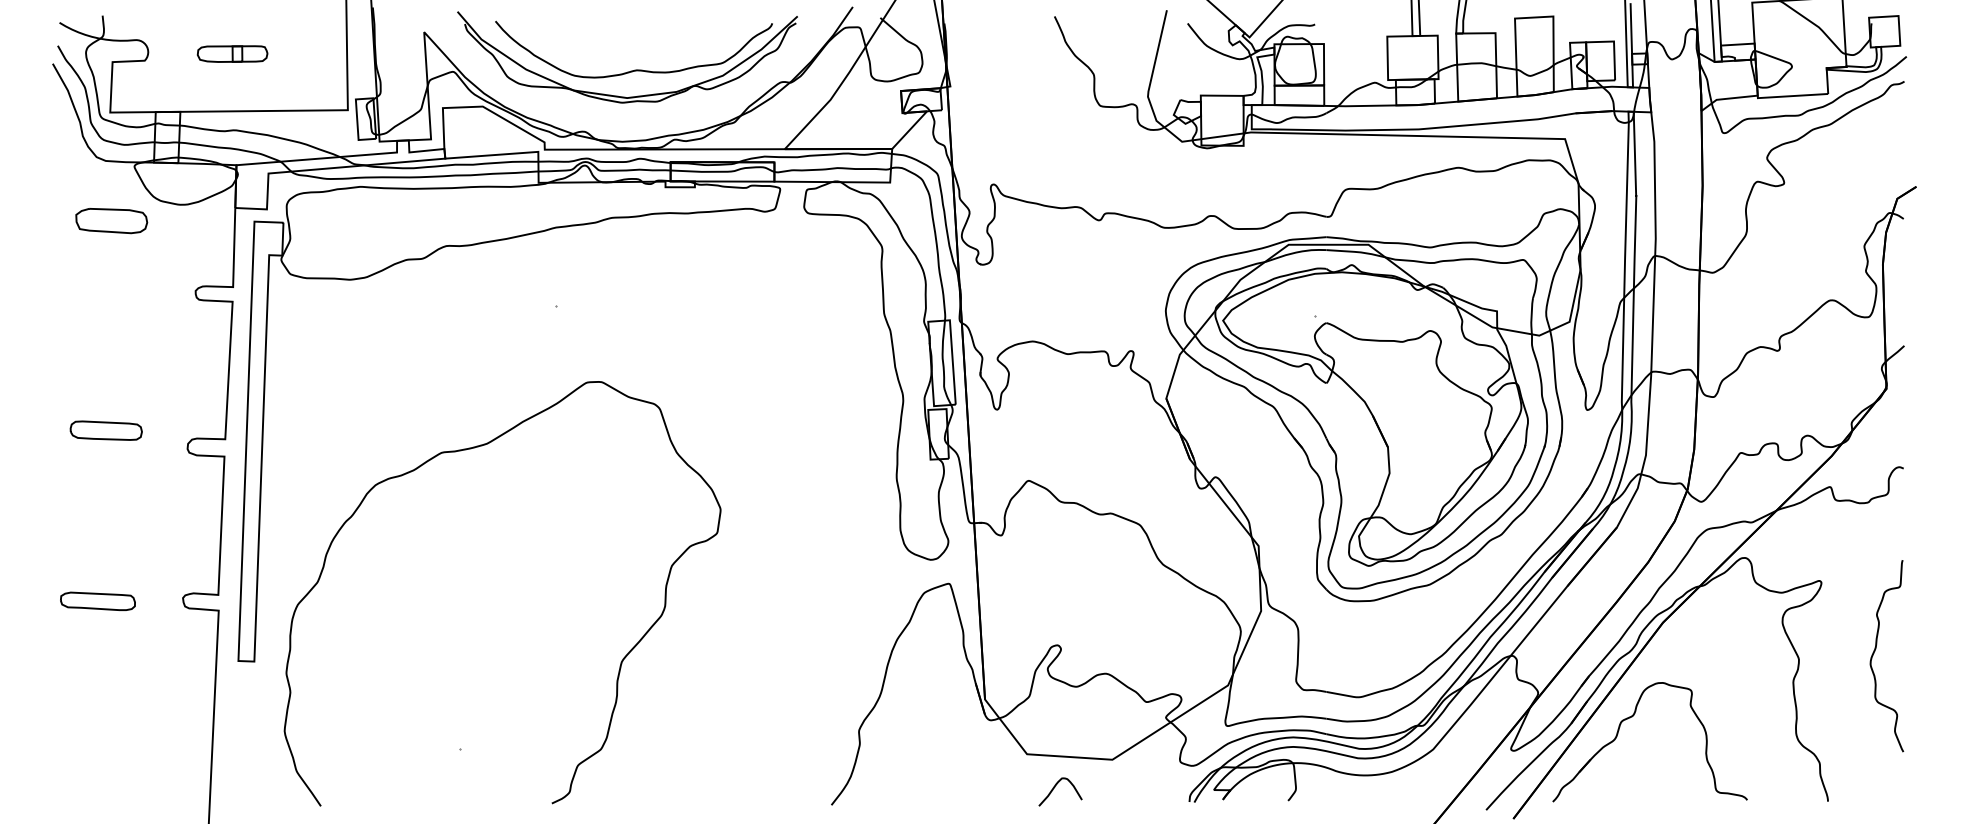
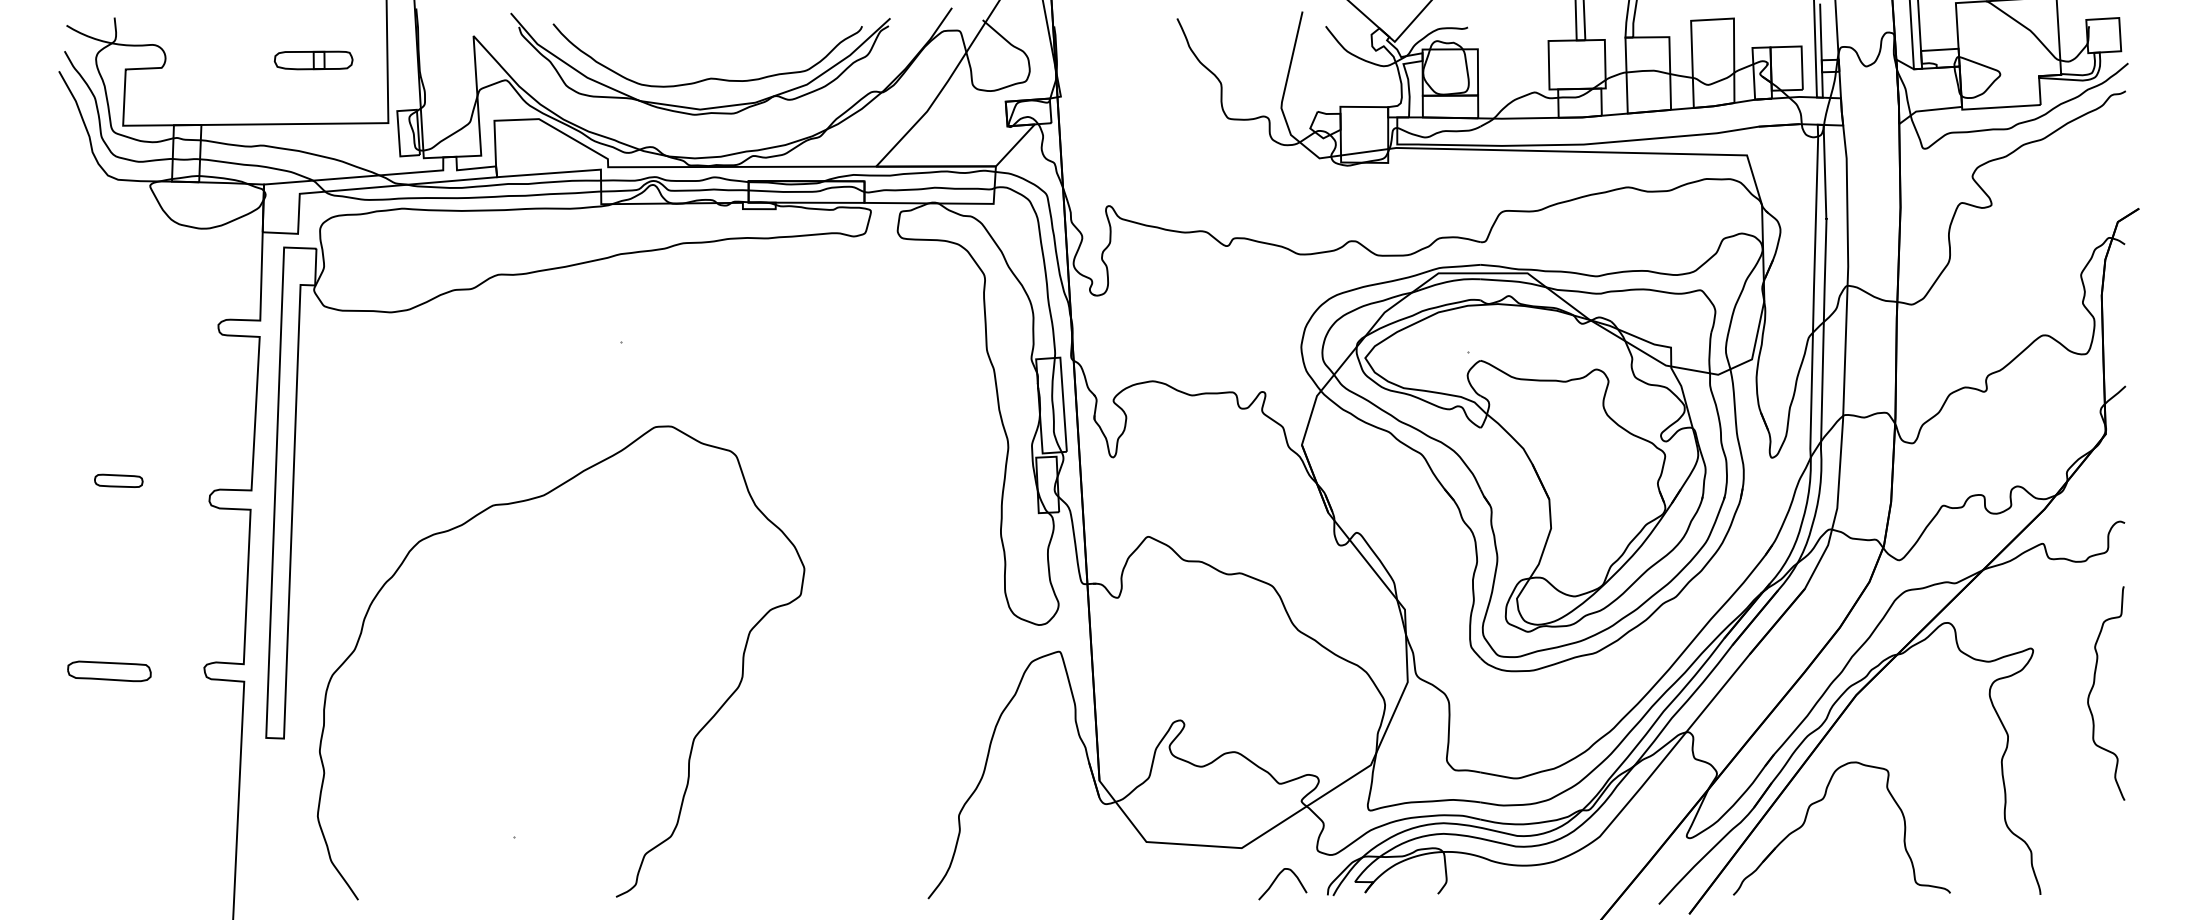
part: (232, 54) -> (313, 60), moved
part: (111, 220) -> (124, 246), removed
part: (106, 430) -> (118, 480), size x0.6
curve: (1875, 650) -> (2093, 687), moved
curve: (1053, 789) -> (1275, 881), moved

